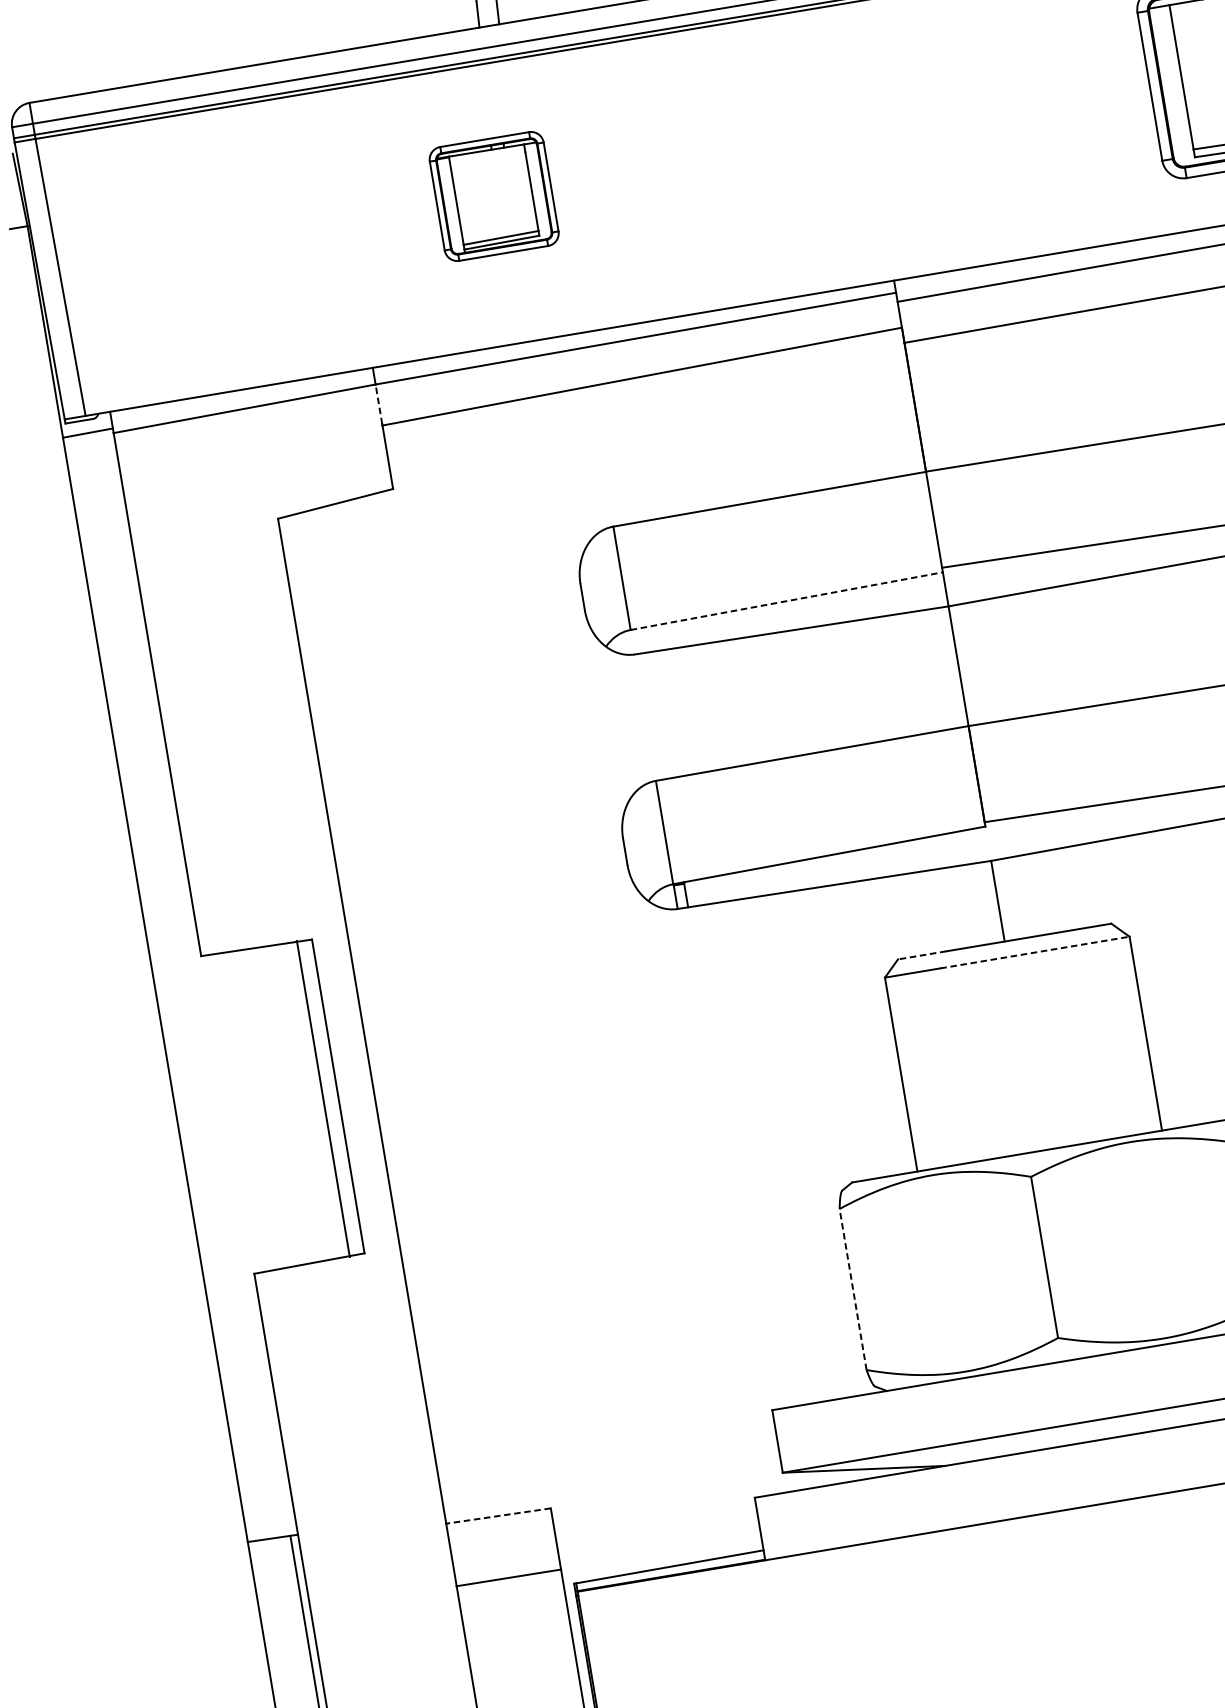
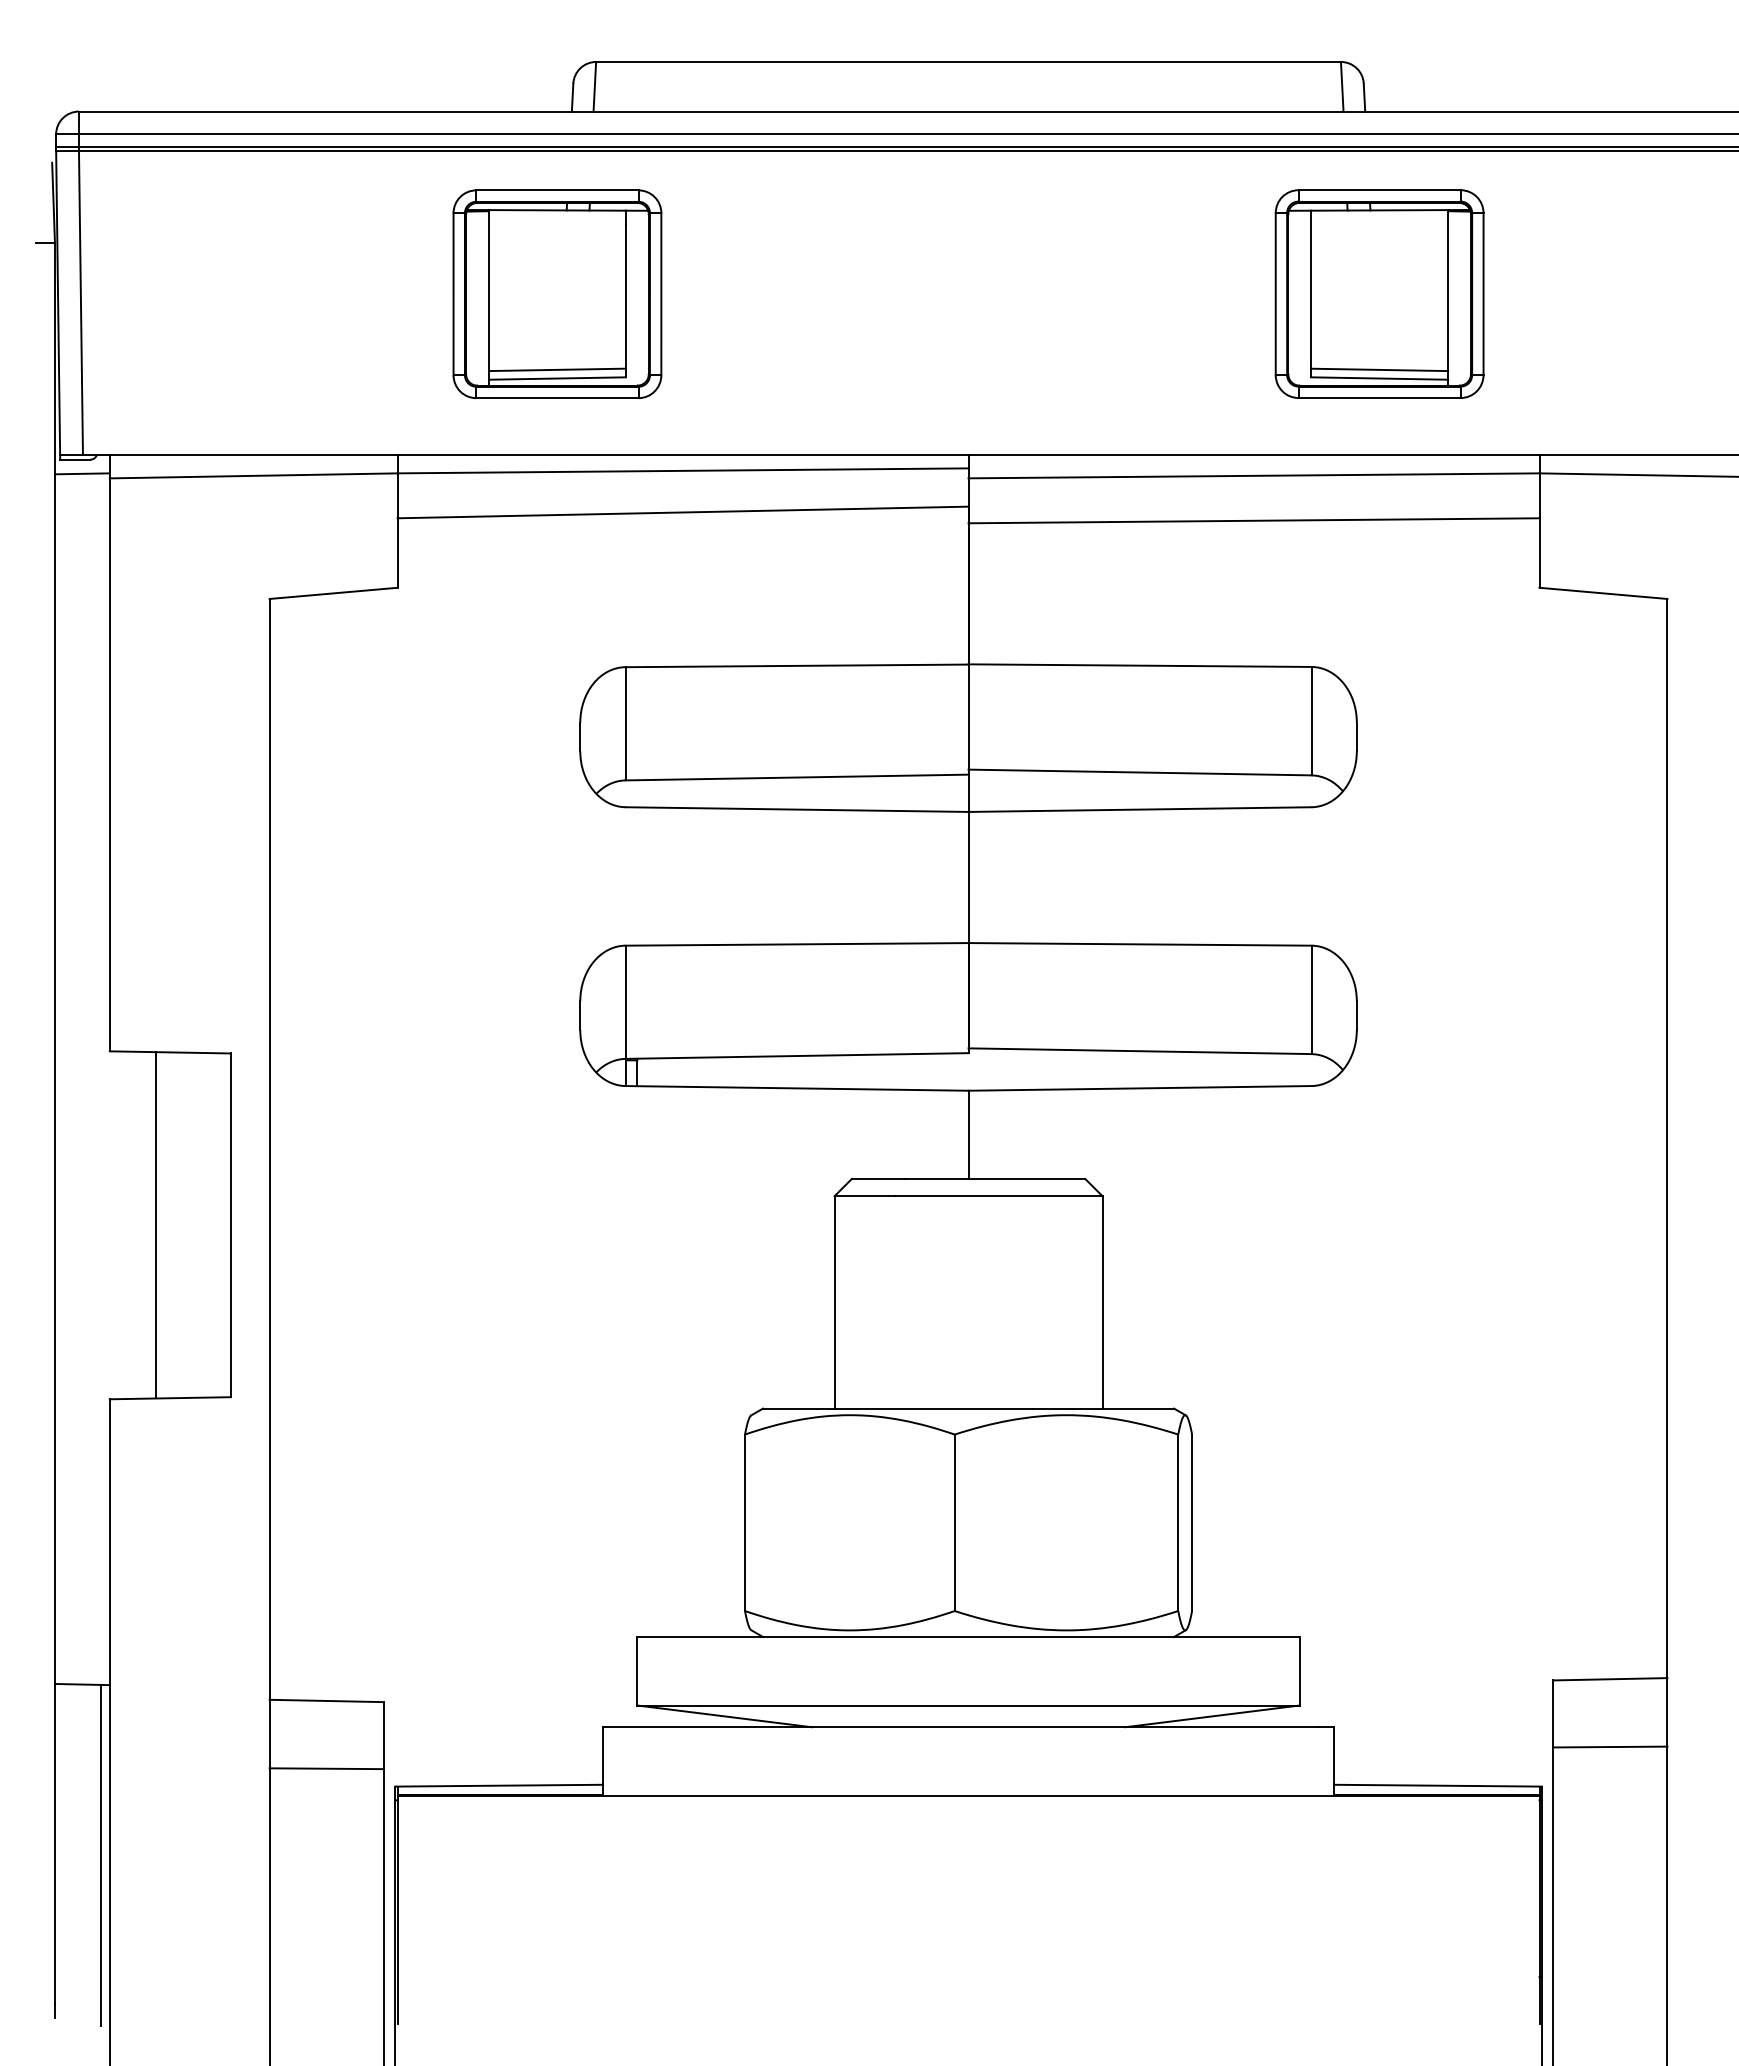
part: (494, 195) -> (557, 293), size x1.67
line: (378, 404) -> (397, 495), dashed -> solid
line: (787, 601) -> (797, 777), dashed -> solid
line: (1034, 952) -> (998, 1196), dashed -> solid
line: (921, 955) -> (877, 1179), dashed -> solid
line: (323, 1099) -> (155, 1225), moved
line: (853, 1289) -> (745, 1522), dashed -> solid
line: (498, 1515) -> (326, 1700), dashed -> solid

